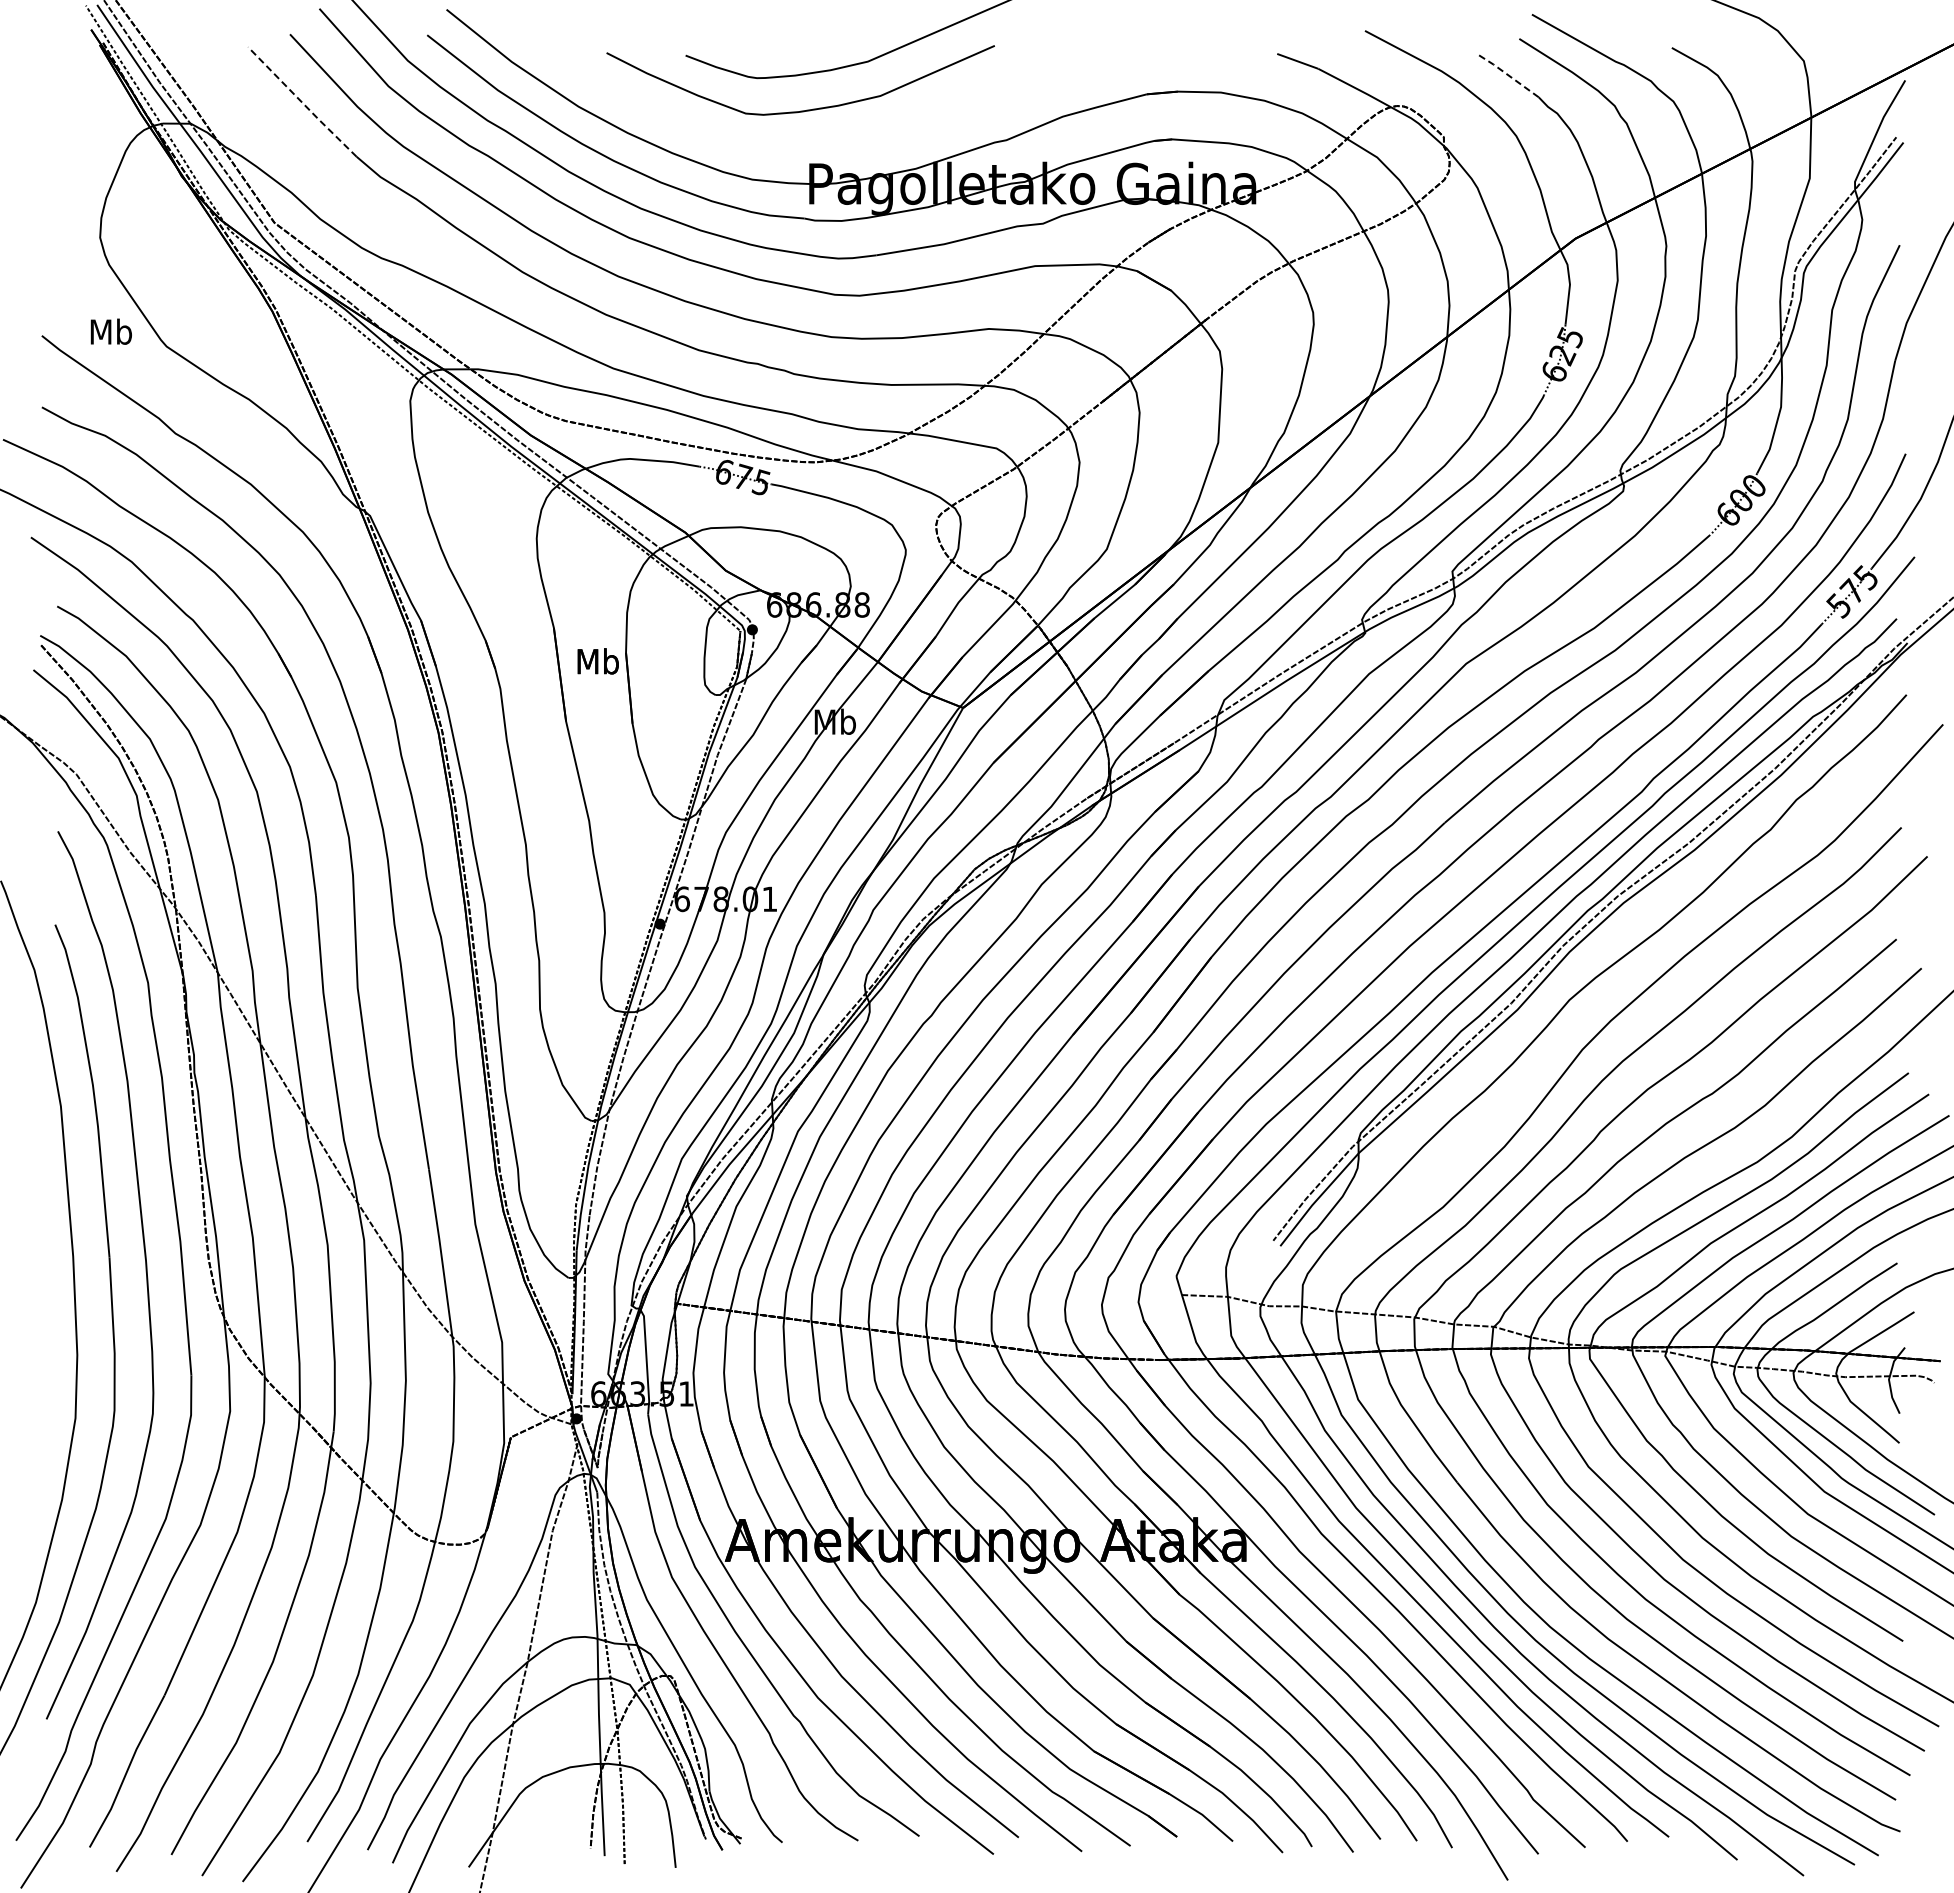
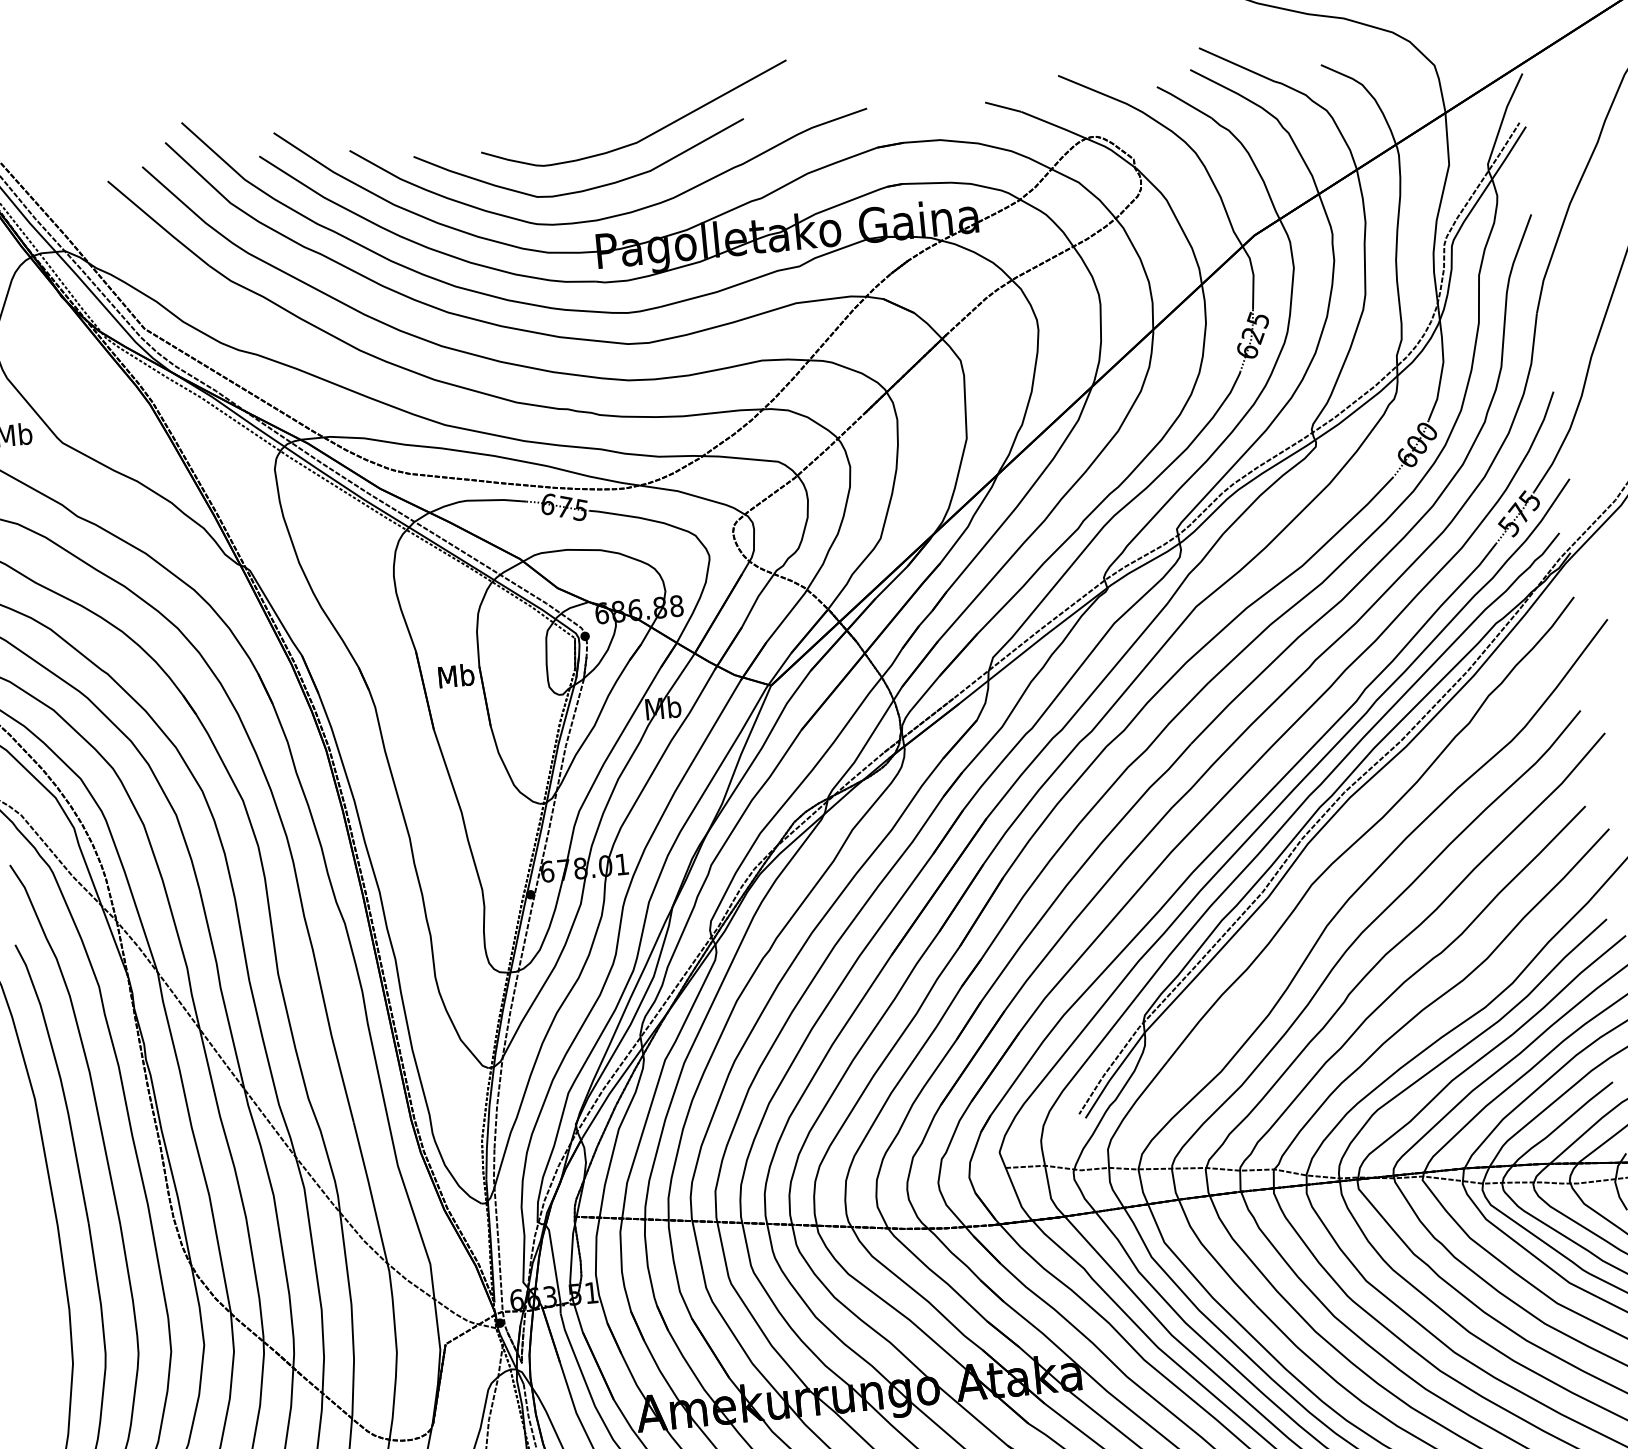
line: (1508, 75) -> (1183, 101), dashed -> solid
line: (302, 102) -> (158, 223), dashed -> solid
curve: (840, 142) -> (620, 213), added

